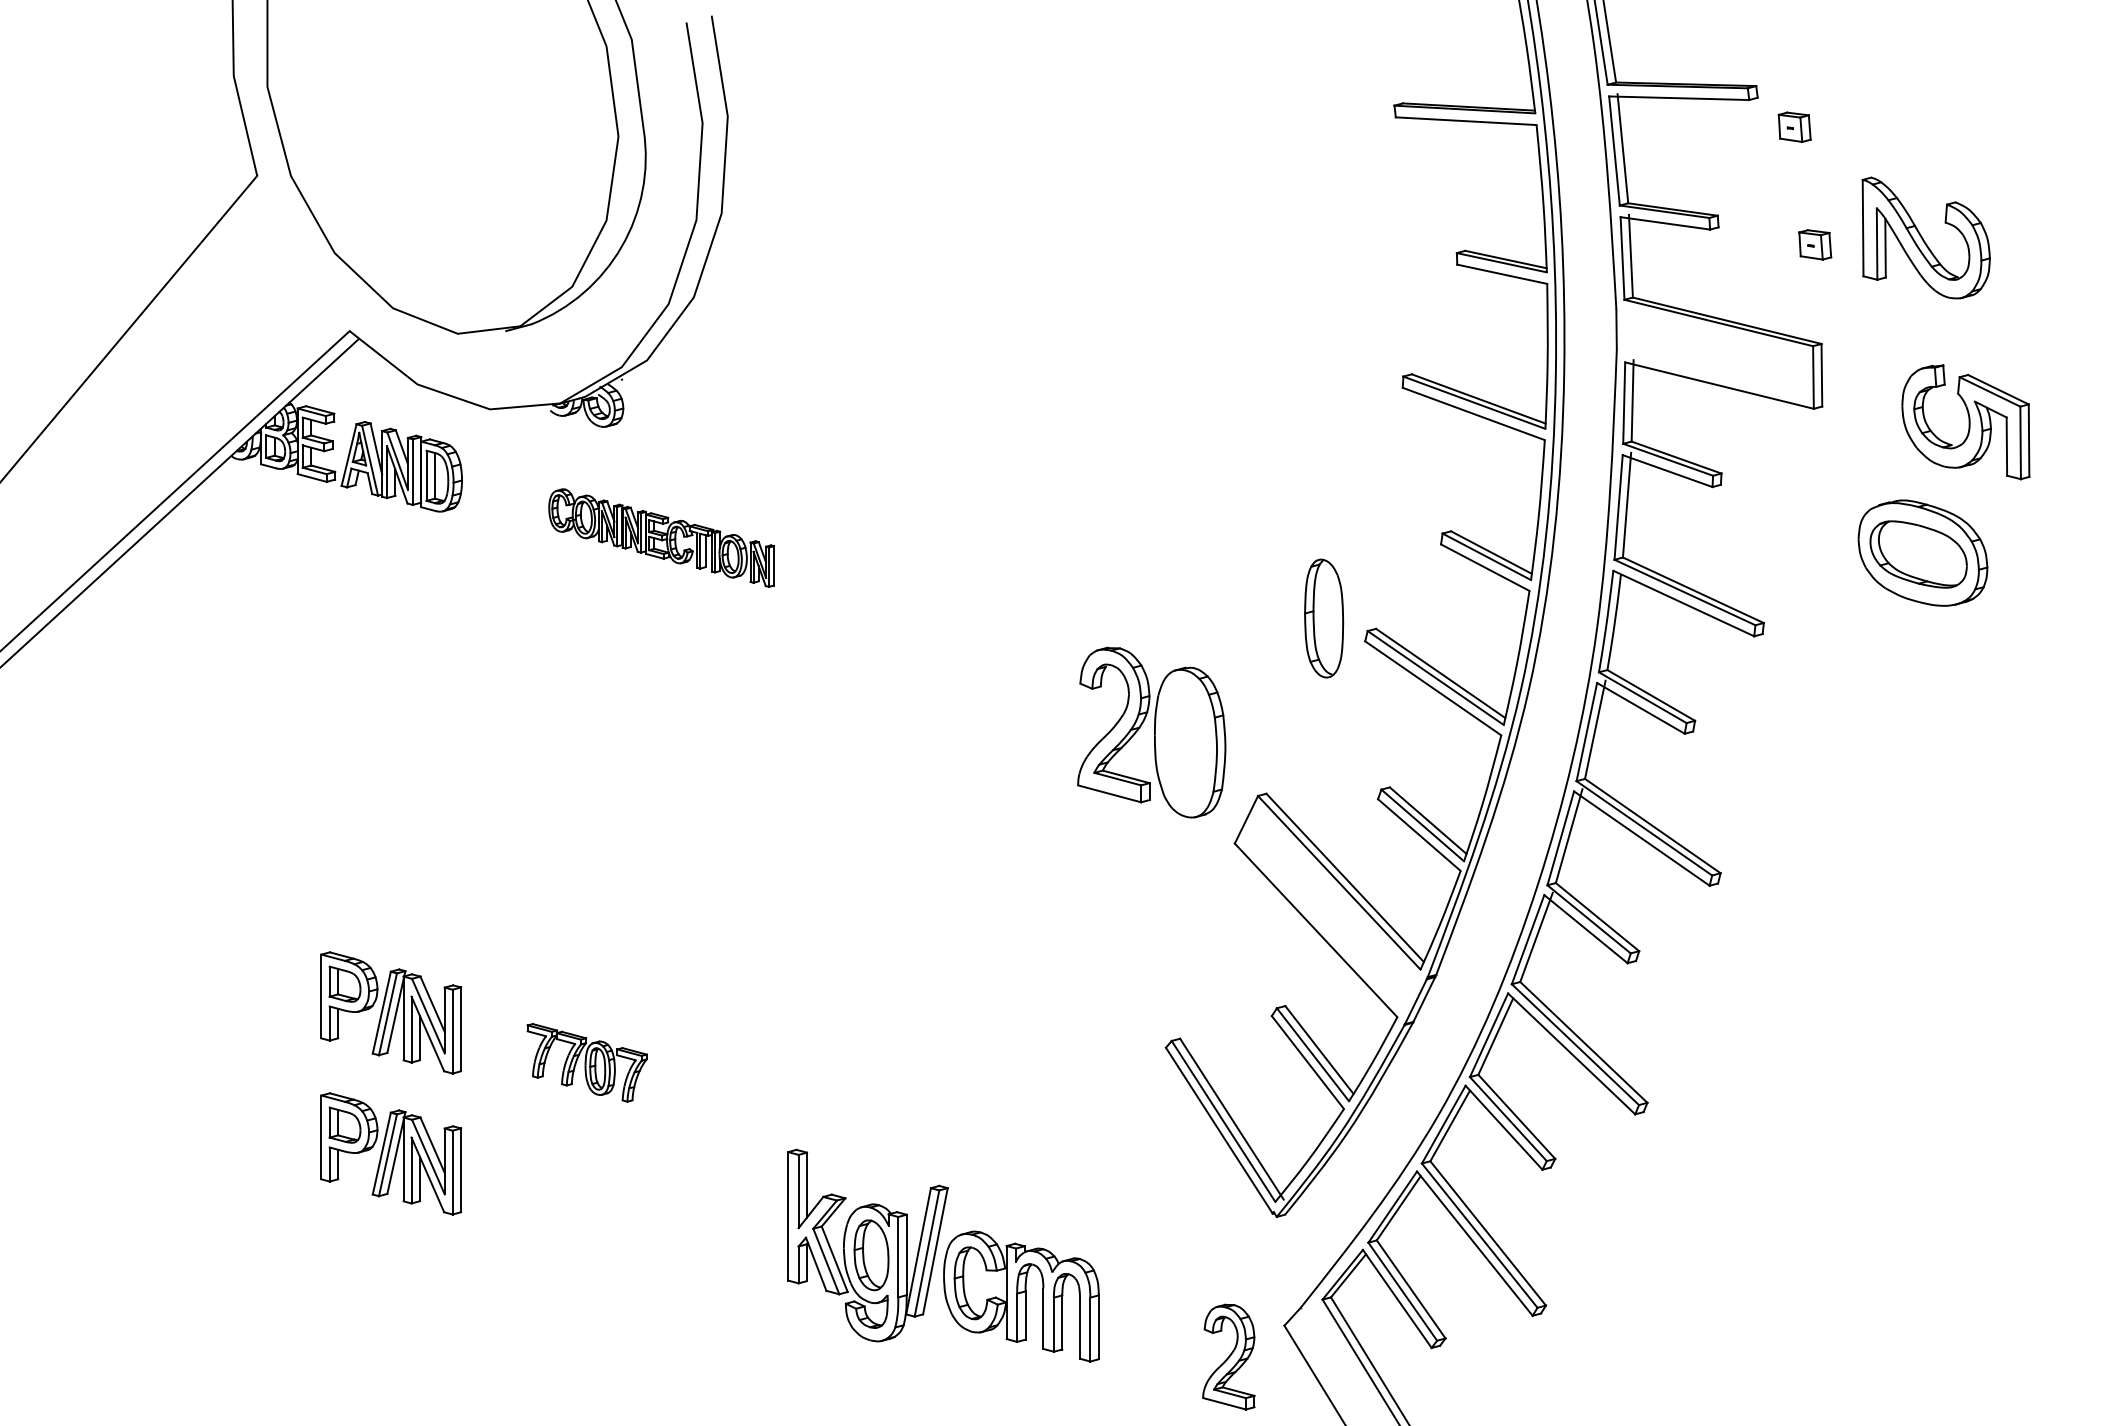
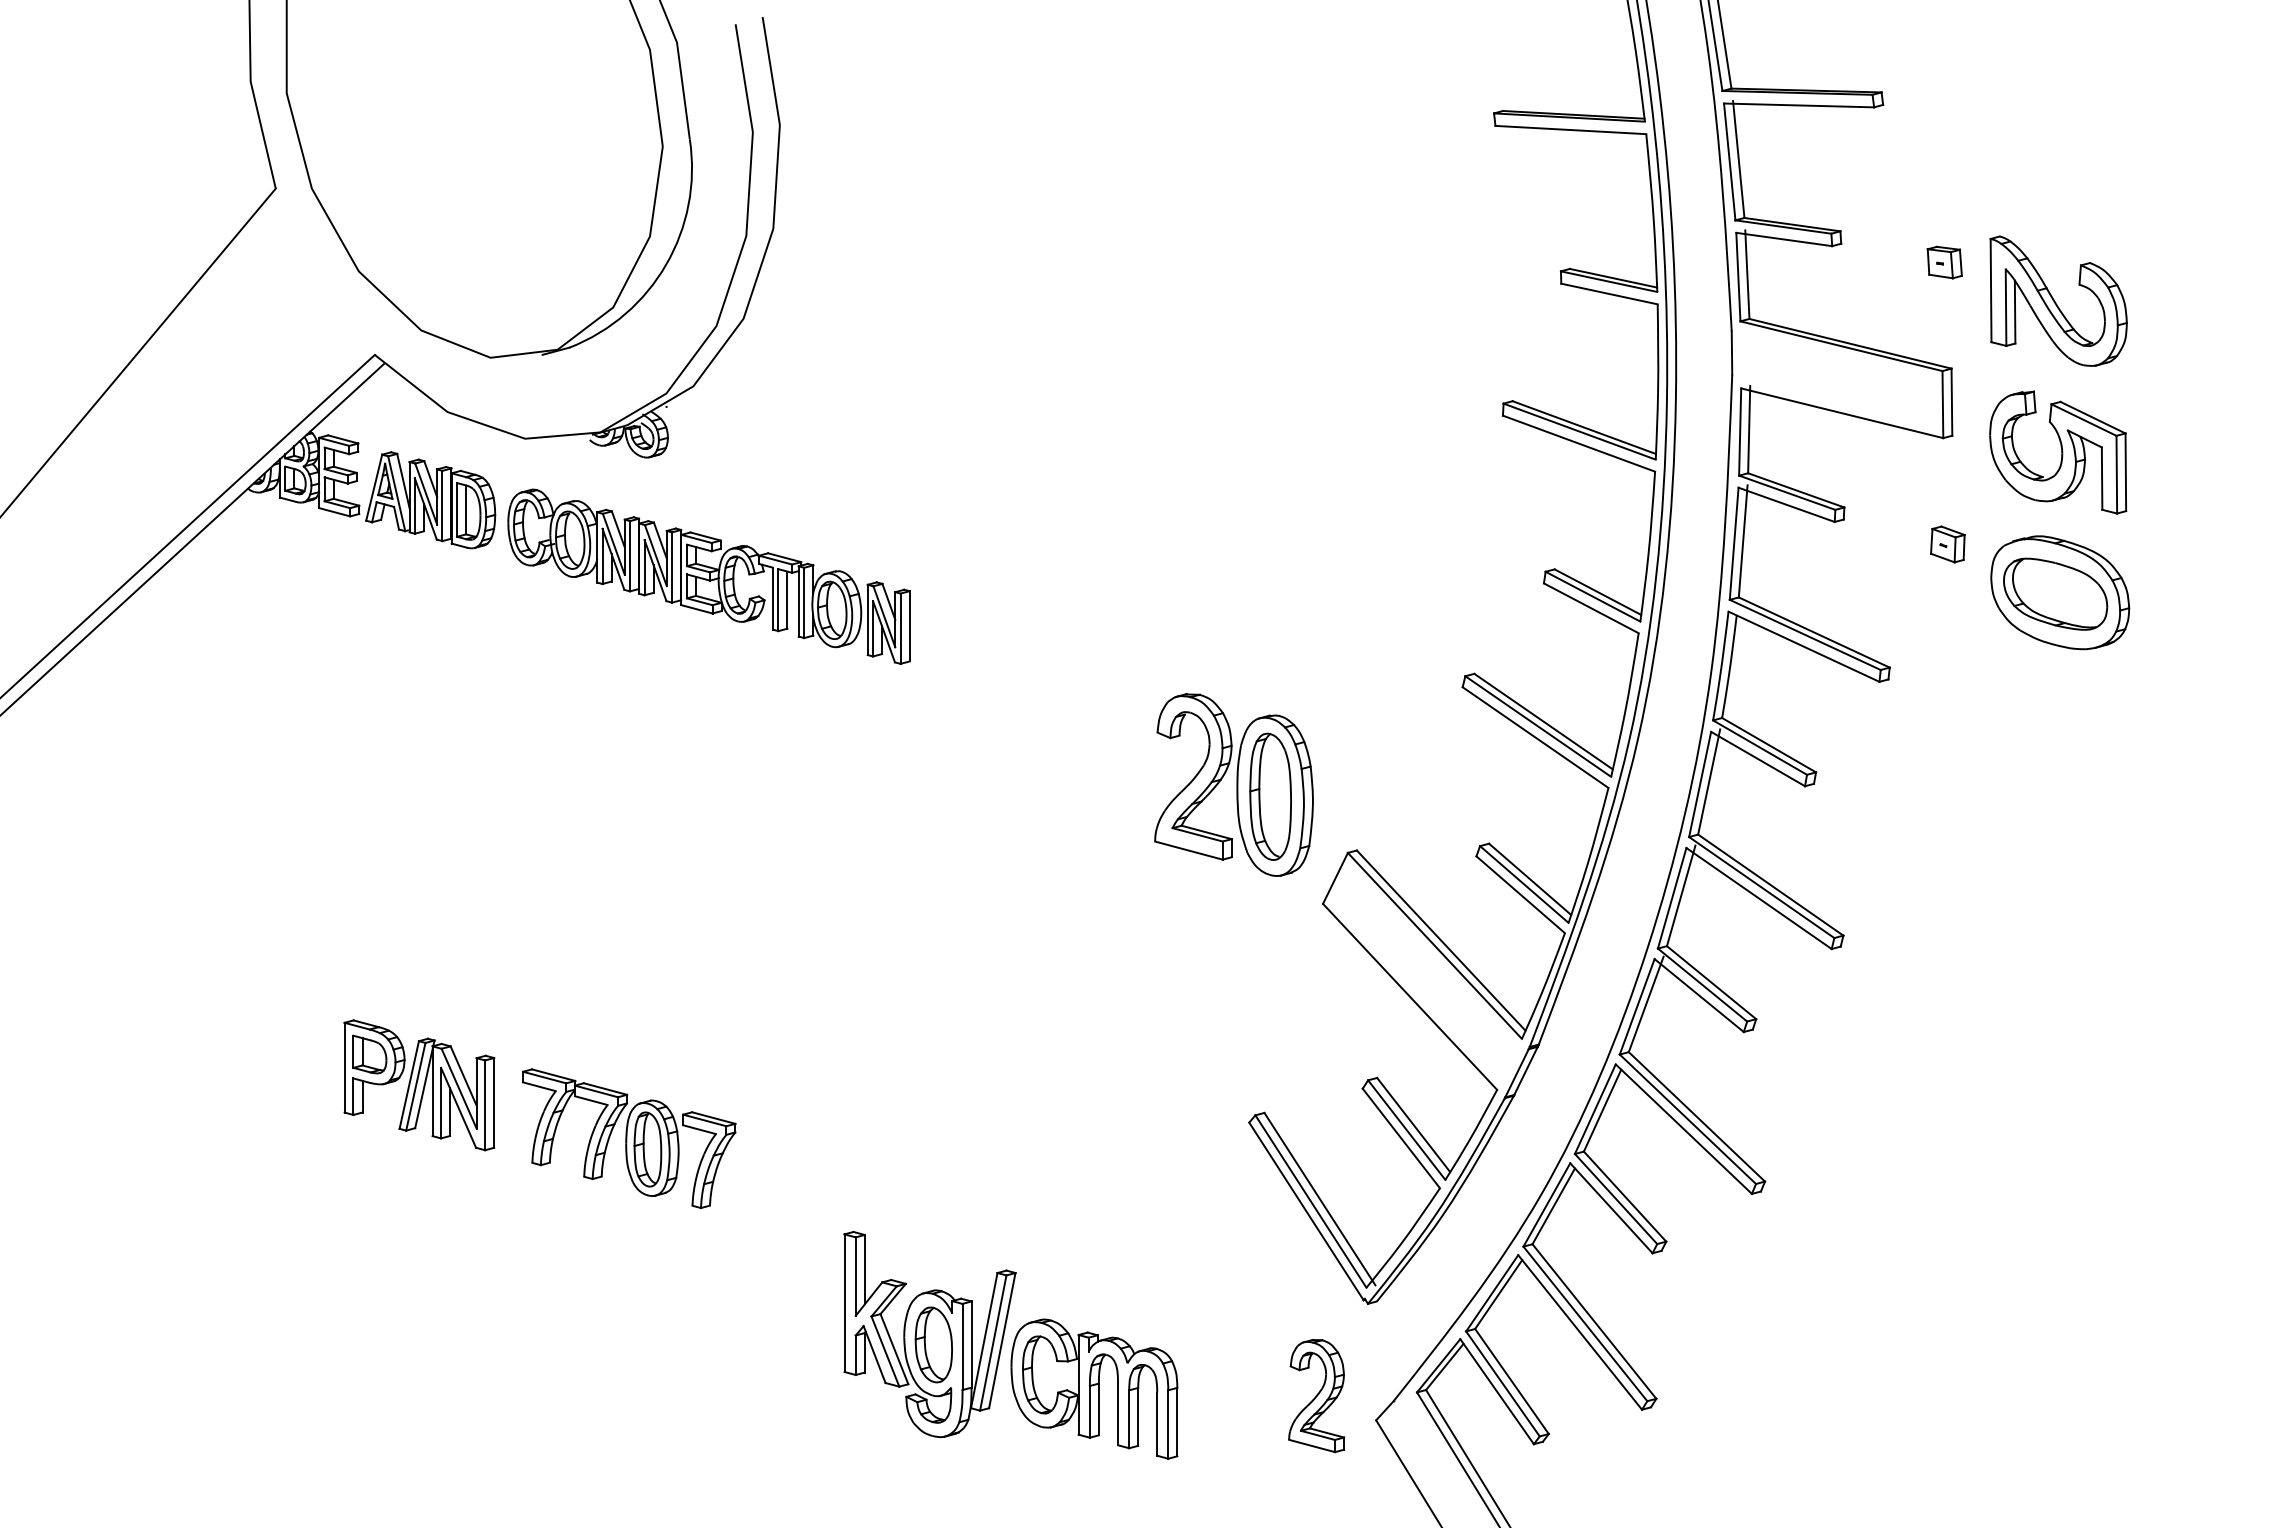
part: (1794, 127) -> (1922, 136), removed
part: (1926, 237) -> (2058, 300), moved
part: (1966, 422) -> (2058, 452), moved
part: (1817, 508) -> (1947, 544), added
part: (661, 537) -> (708, 576), size x1.67
part: (1323, 618) -> (1270, 796), moved
part: (587, 1062) -> (629, 1138), size x1.67
part: (391, 1154) -> (419, 1236), removed
part: (1228, 1357) -> (1316, 1396), moved

